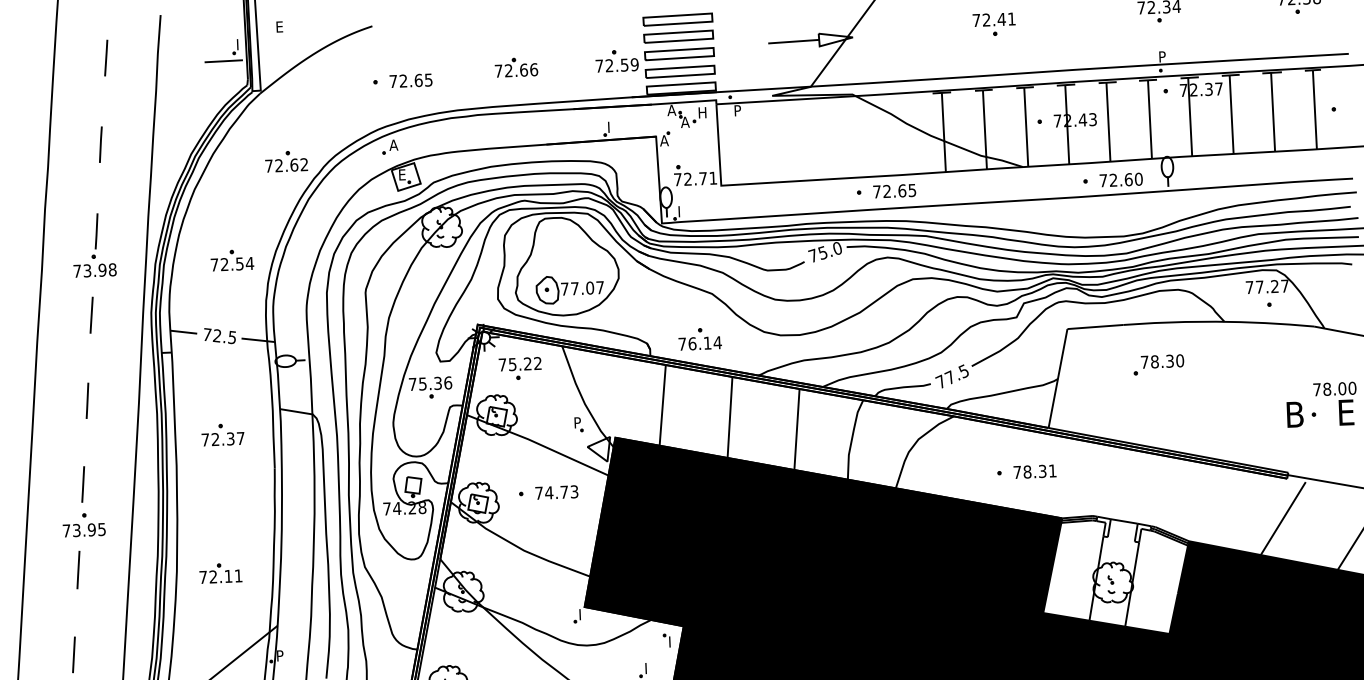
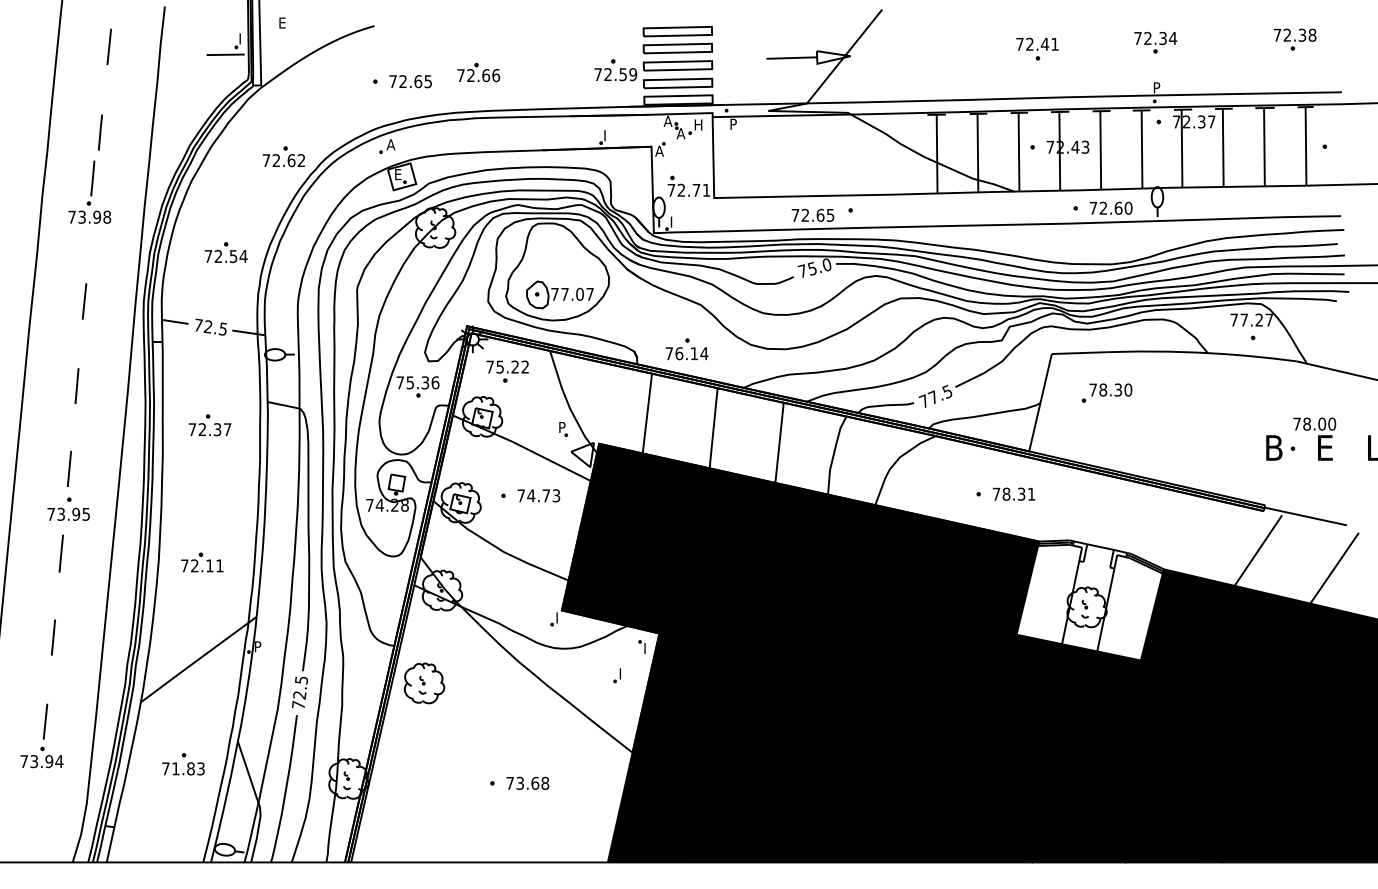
part: (994, 23) -> (1037, 48), moved
part: (516, 67) -> (478, 72), moved
text: (894, 190) -> (812, 214), moved
part: (93, 244) -> (89, 191), moved
part: (1158, 364) -> (1106, 392), moved

